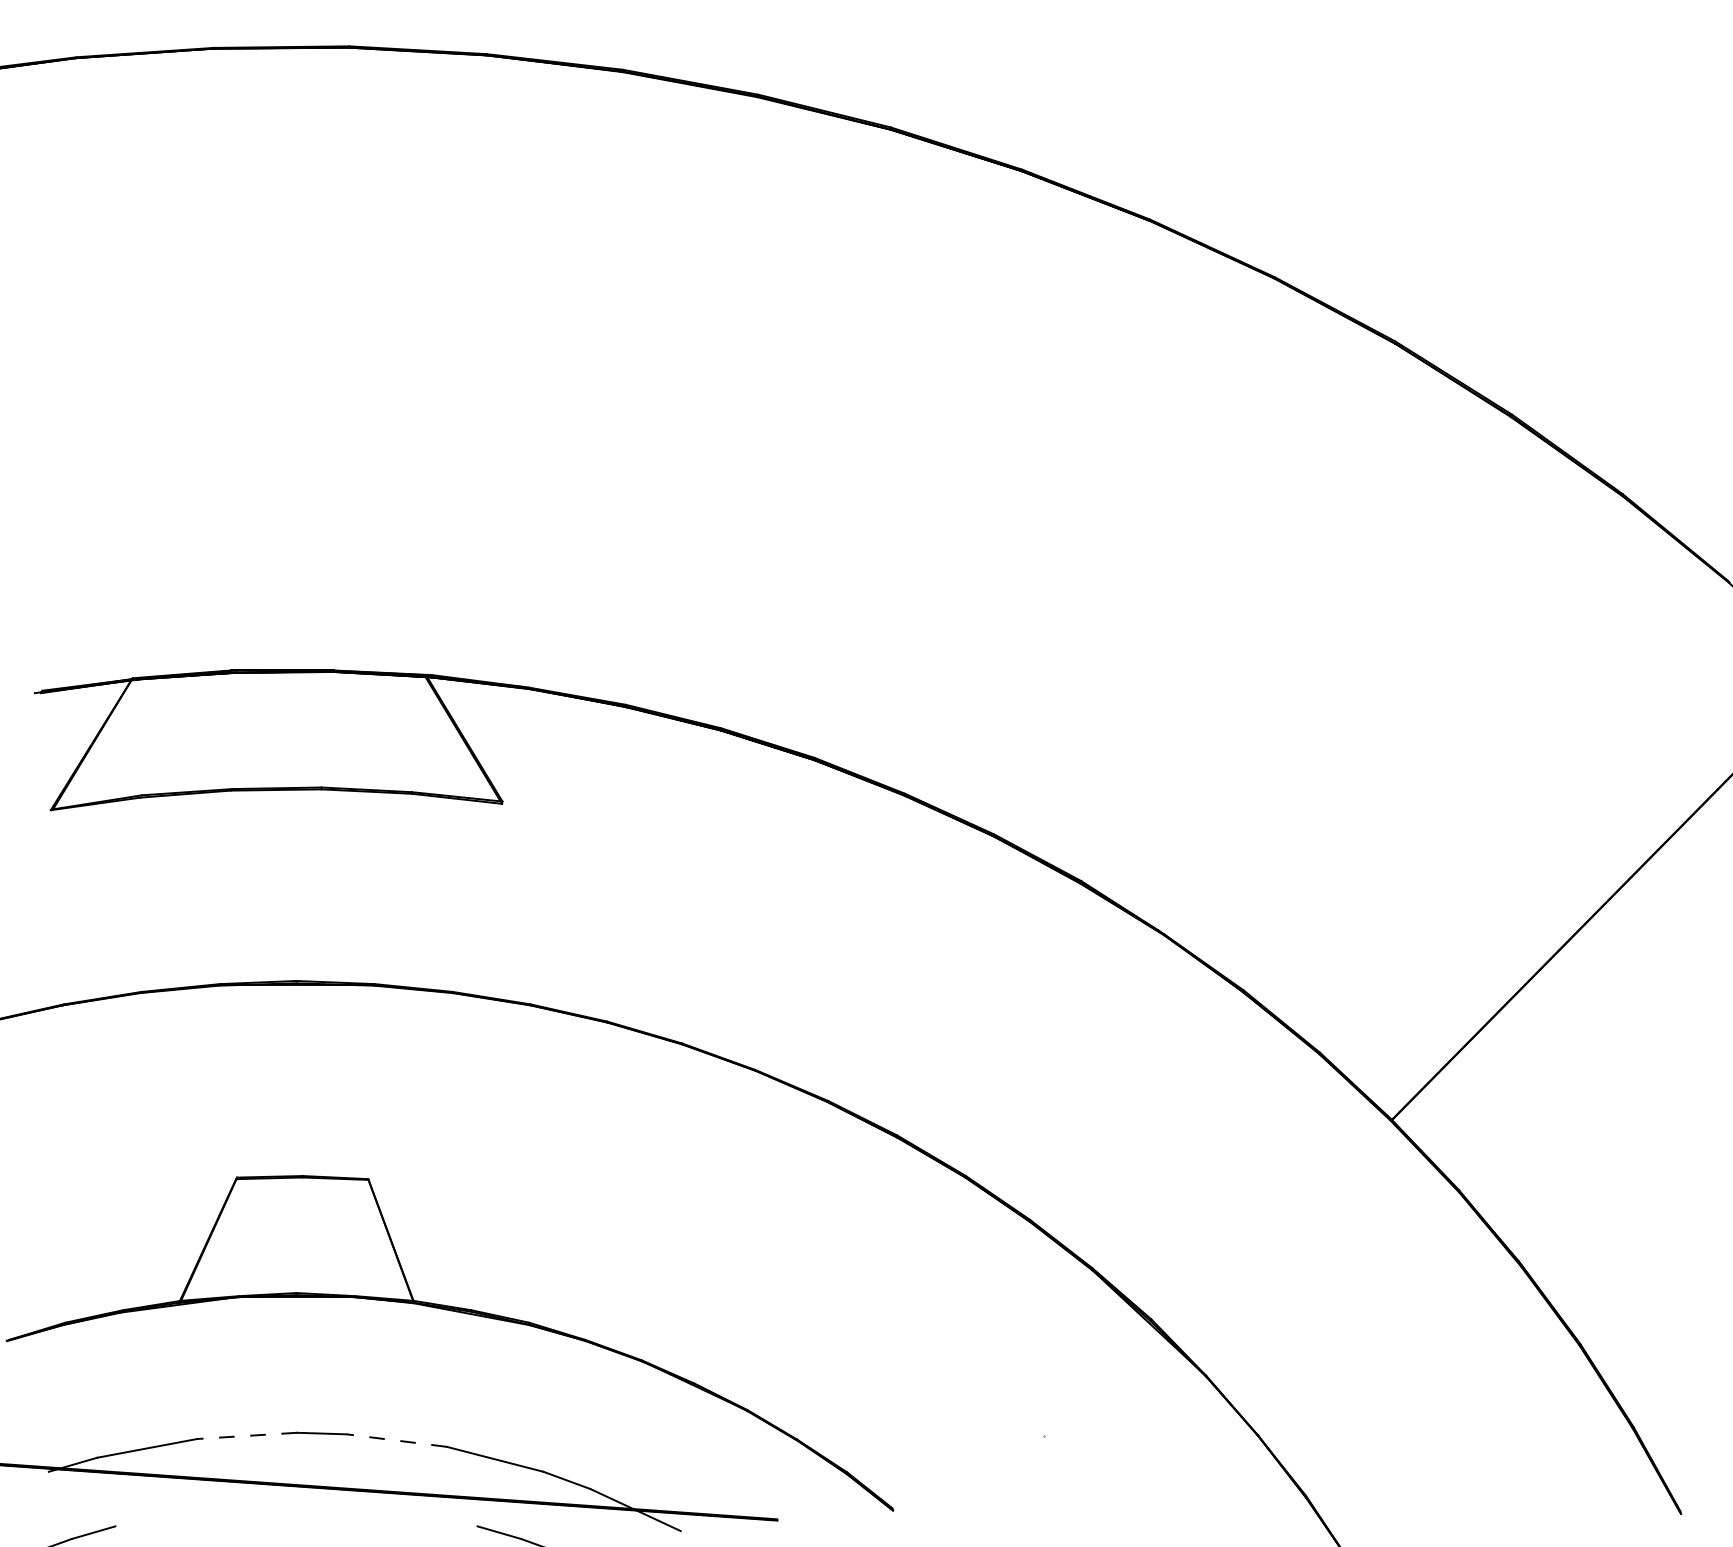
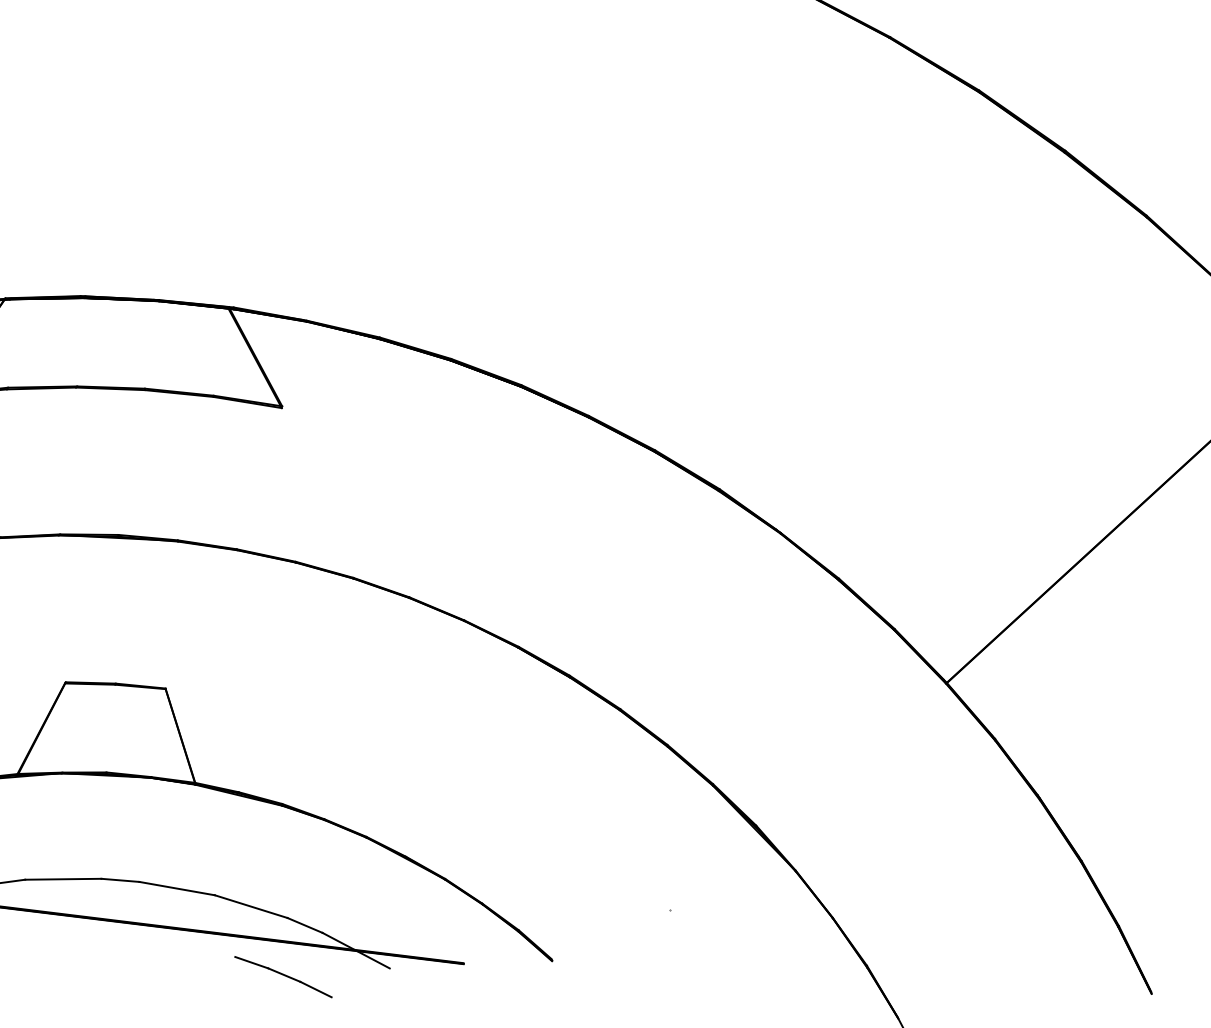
line: (246, 1435) -> (62, 878), dashed -> solid
line: (396, 1440) -> (176, 888), dashed -> solid

